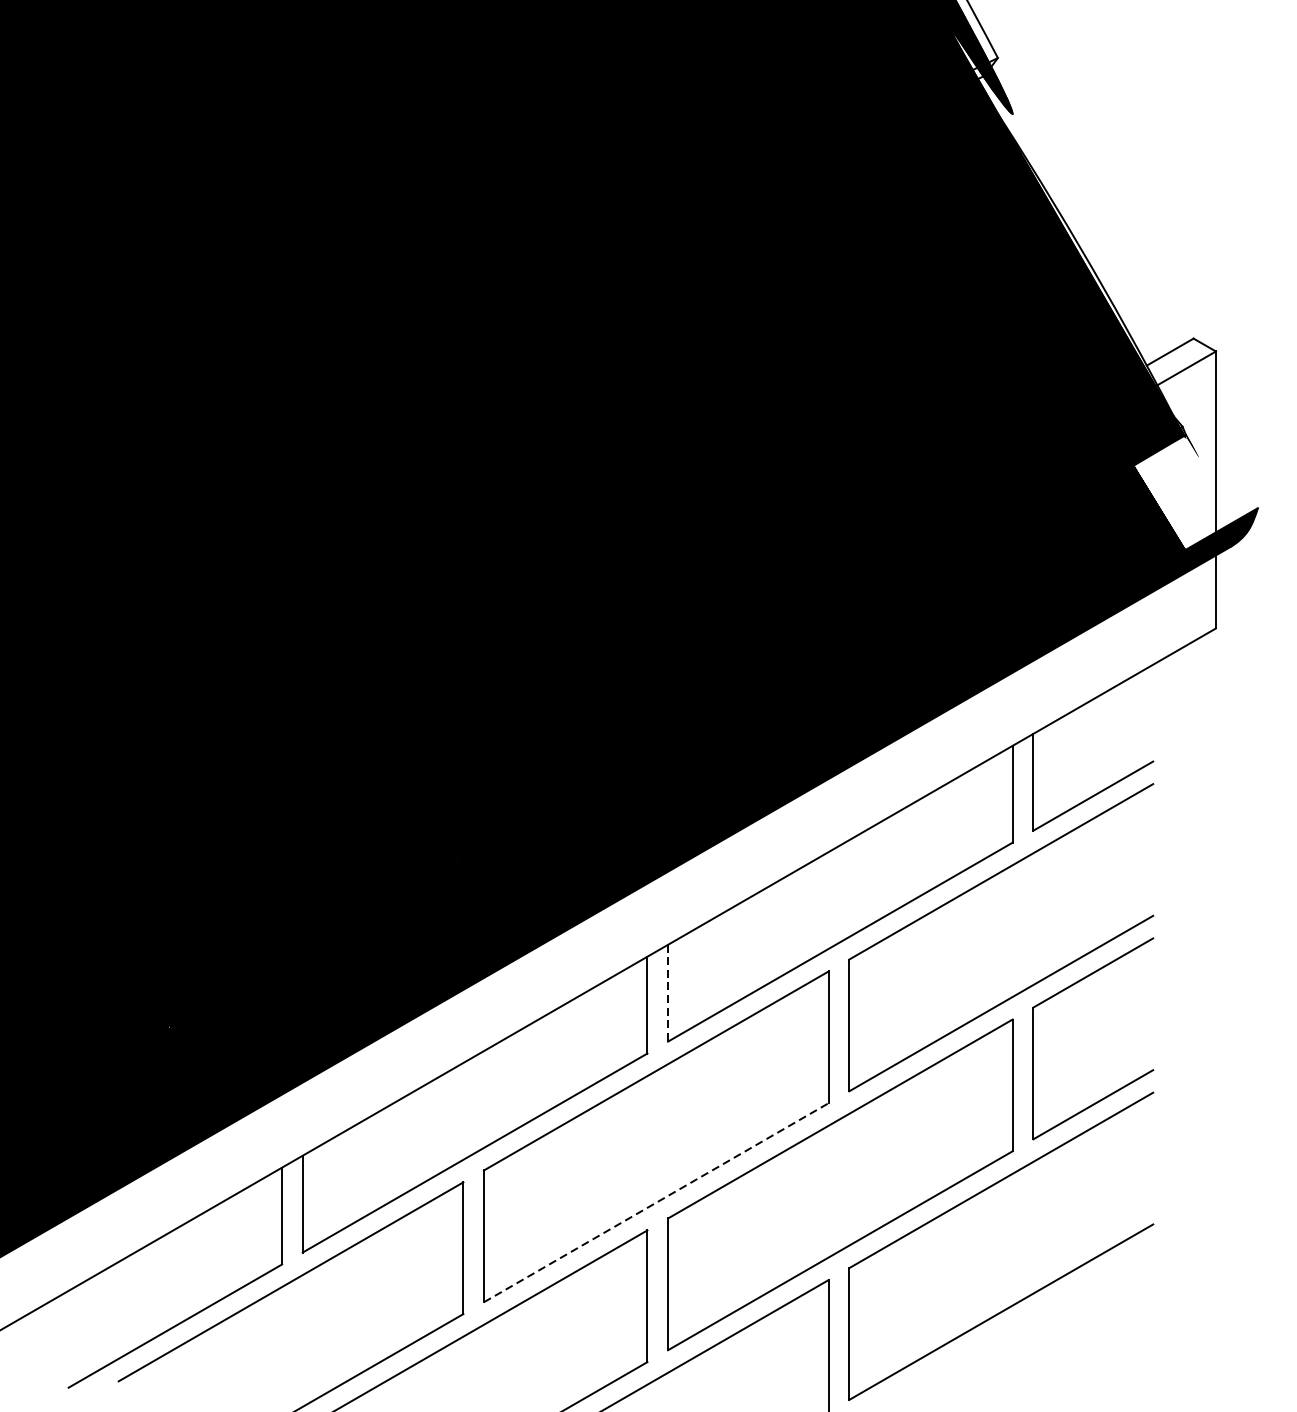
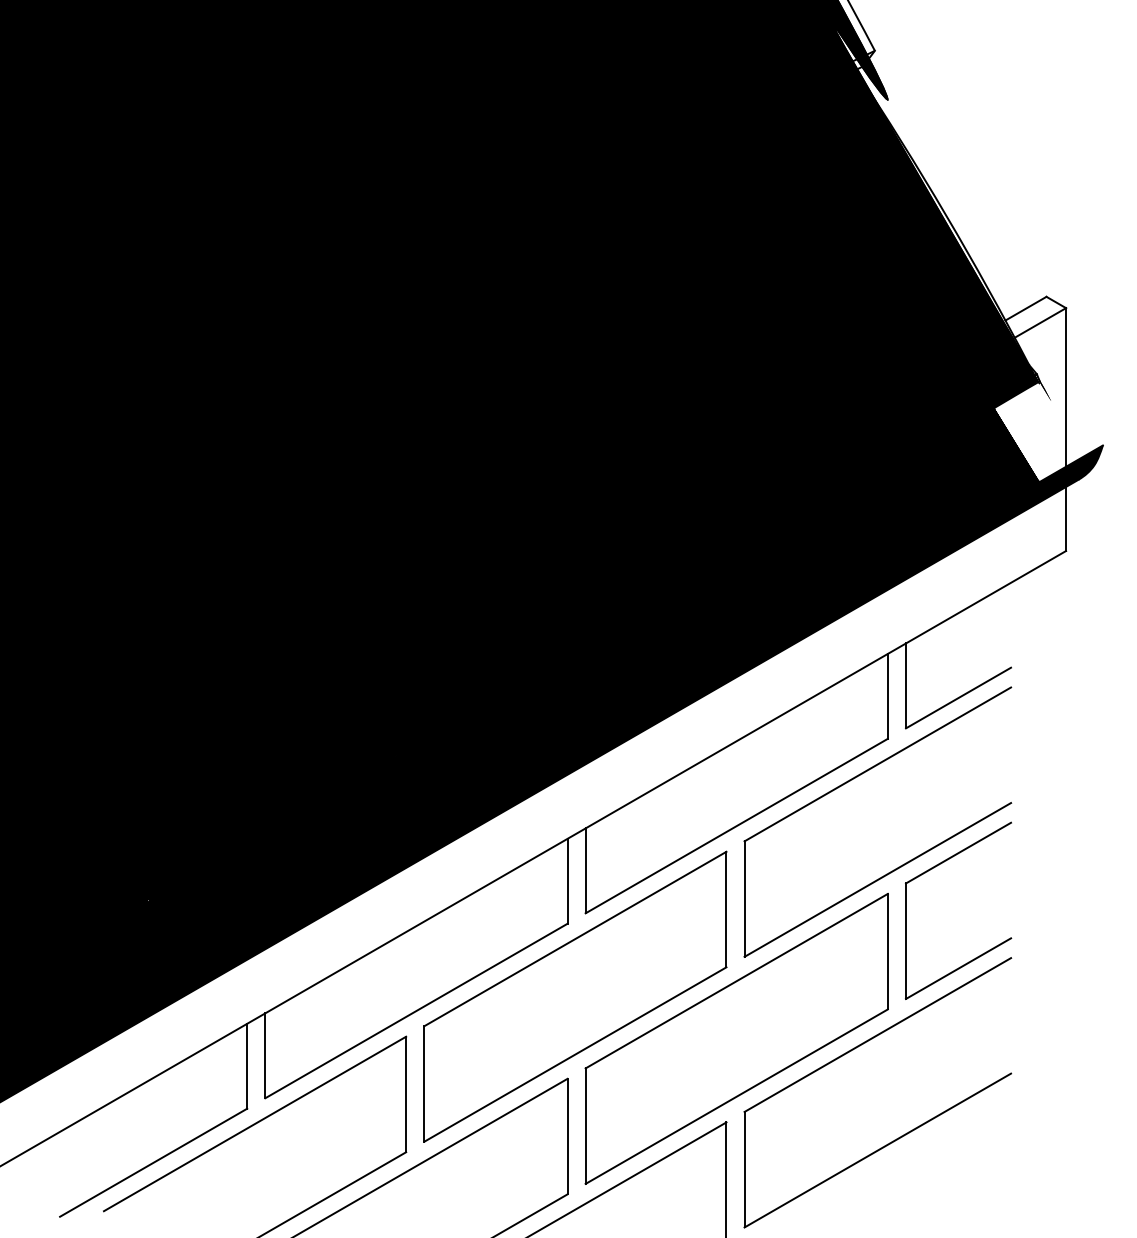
line: (667, 993) -> (585, 871), dashed -> solid
line: (656, 1202) -> (575, 1054), dashed -> solid

